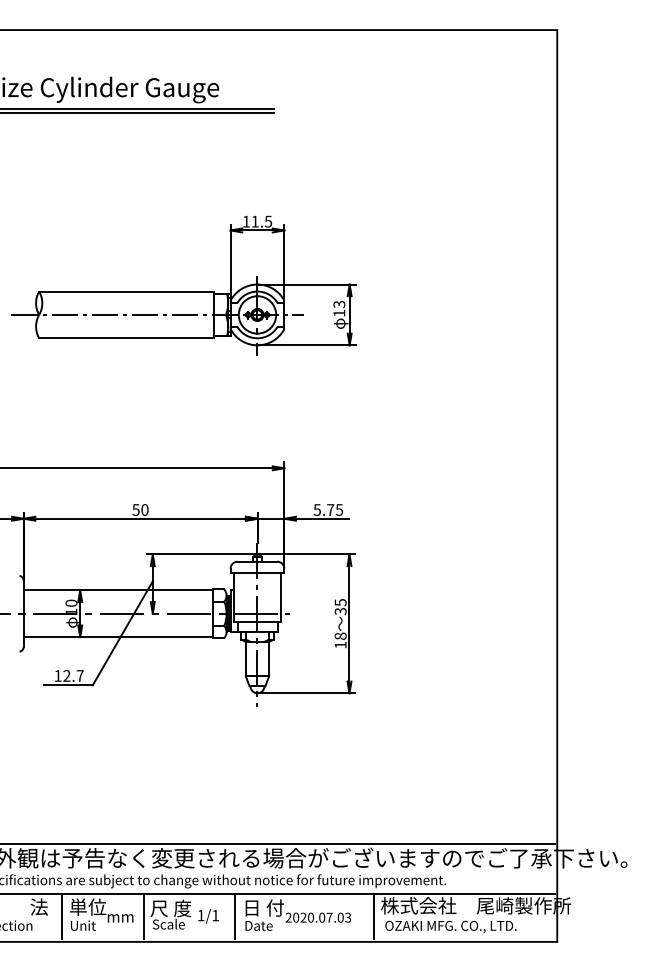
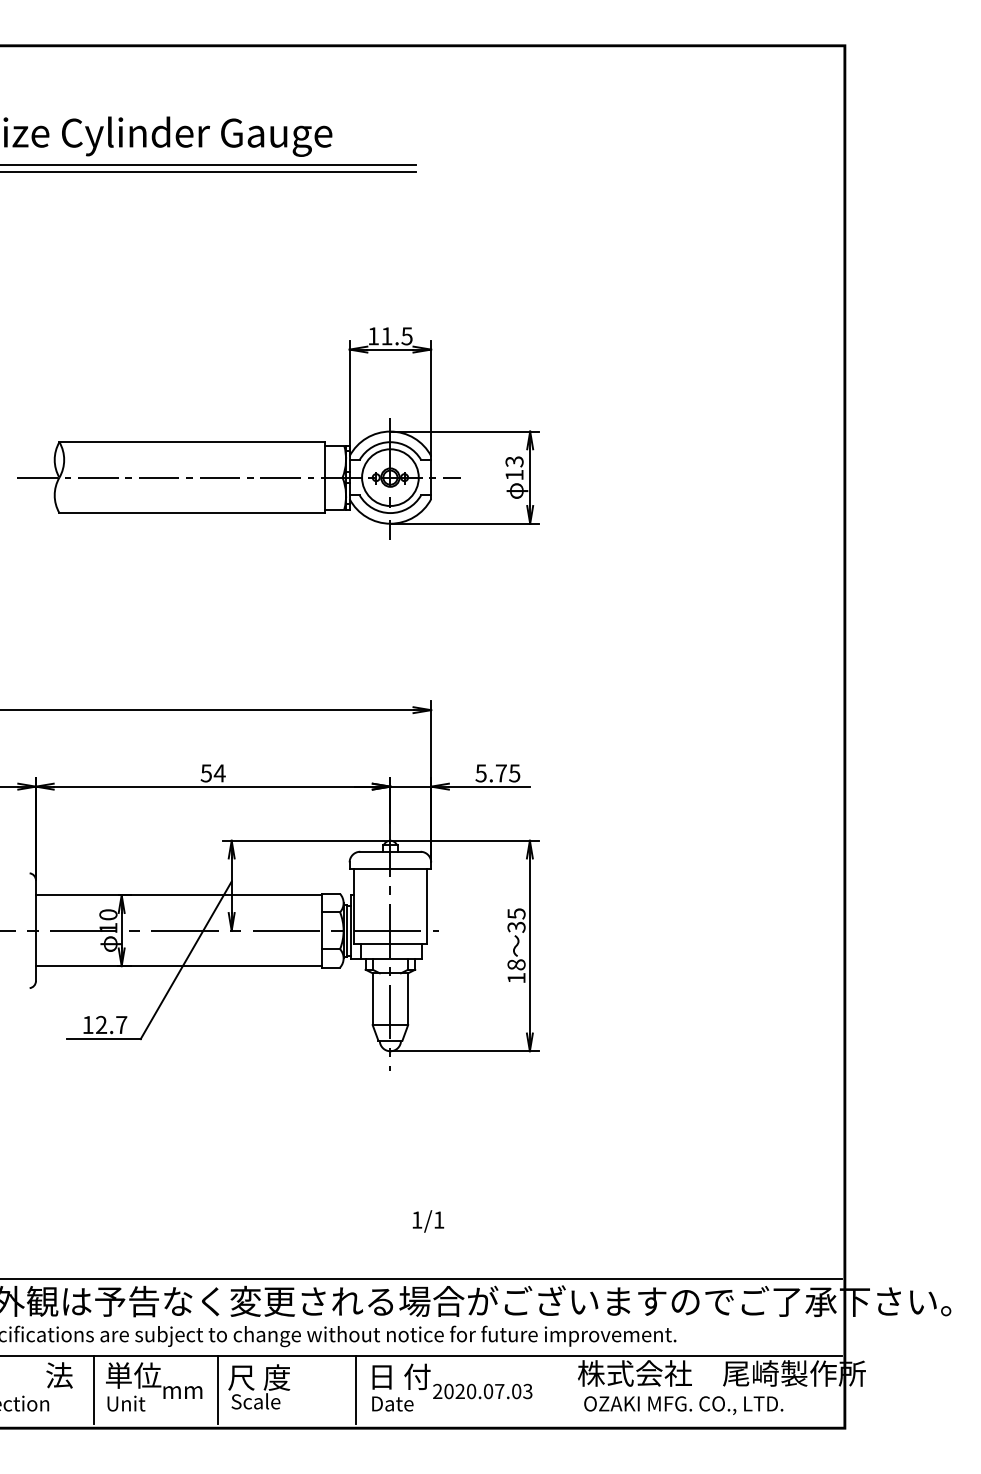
text: (144, 509) -> (219, 772), 50 -> 54
text: (208, 916) -> (428, 1221), moved
line: (374, 916) -> (567, 1389), removed

